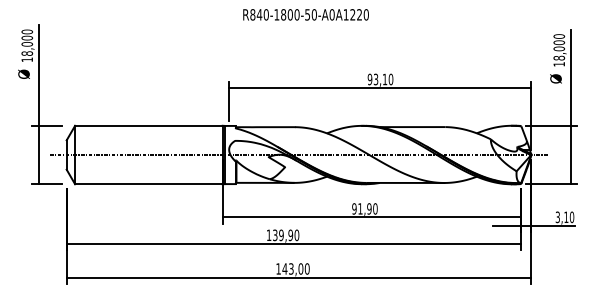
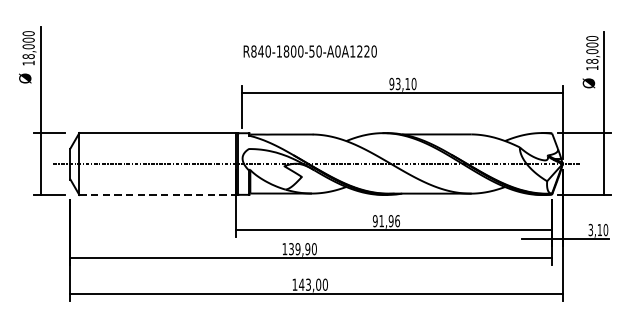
text: (305, 14) -> (309, 51), moved
line: (148, 184) -> (157, 195), solid -> dashed
text: (375, 208) -> (397, 220), 91,90 -> 91,96

